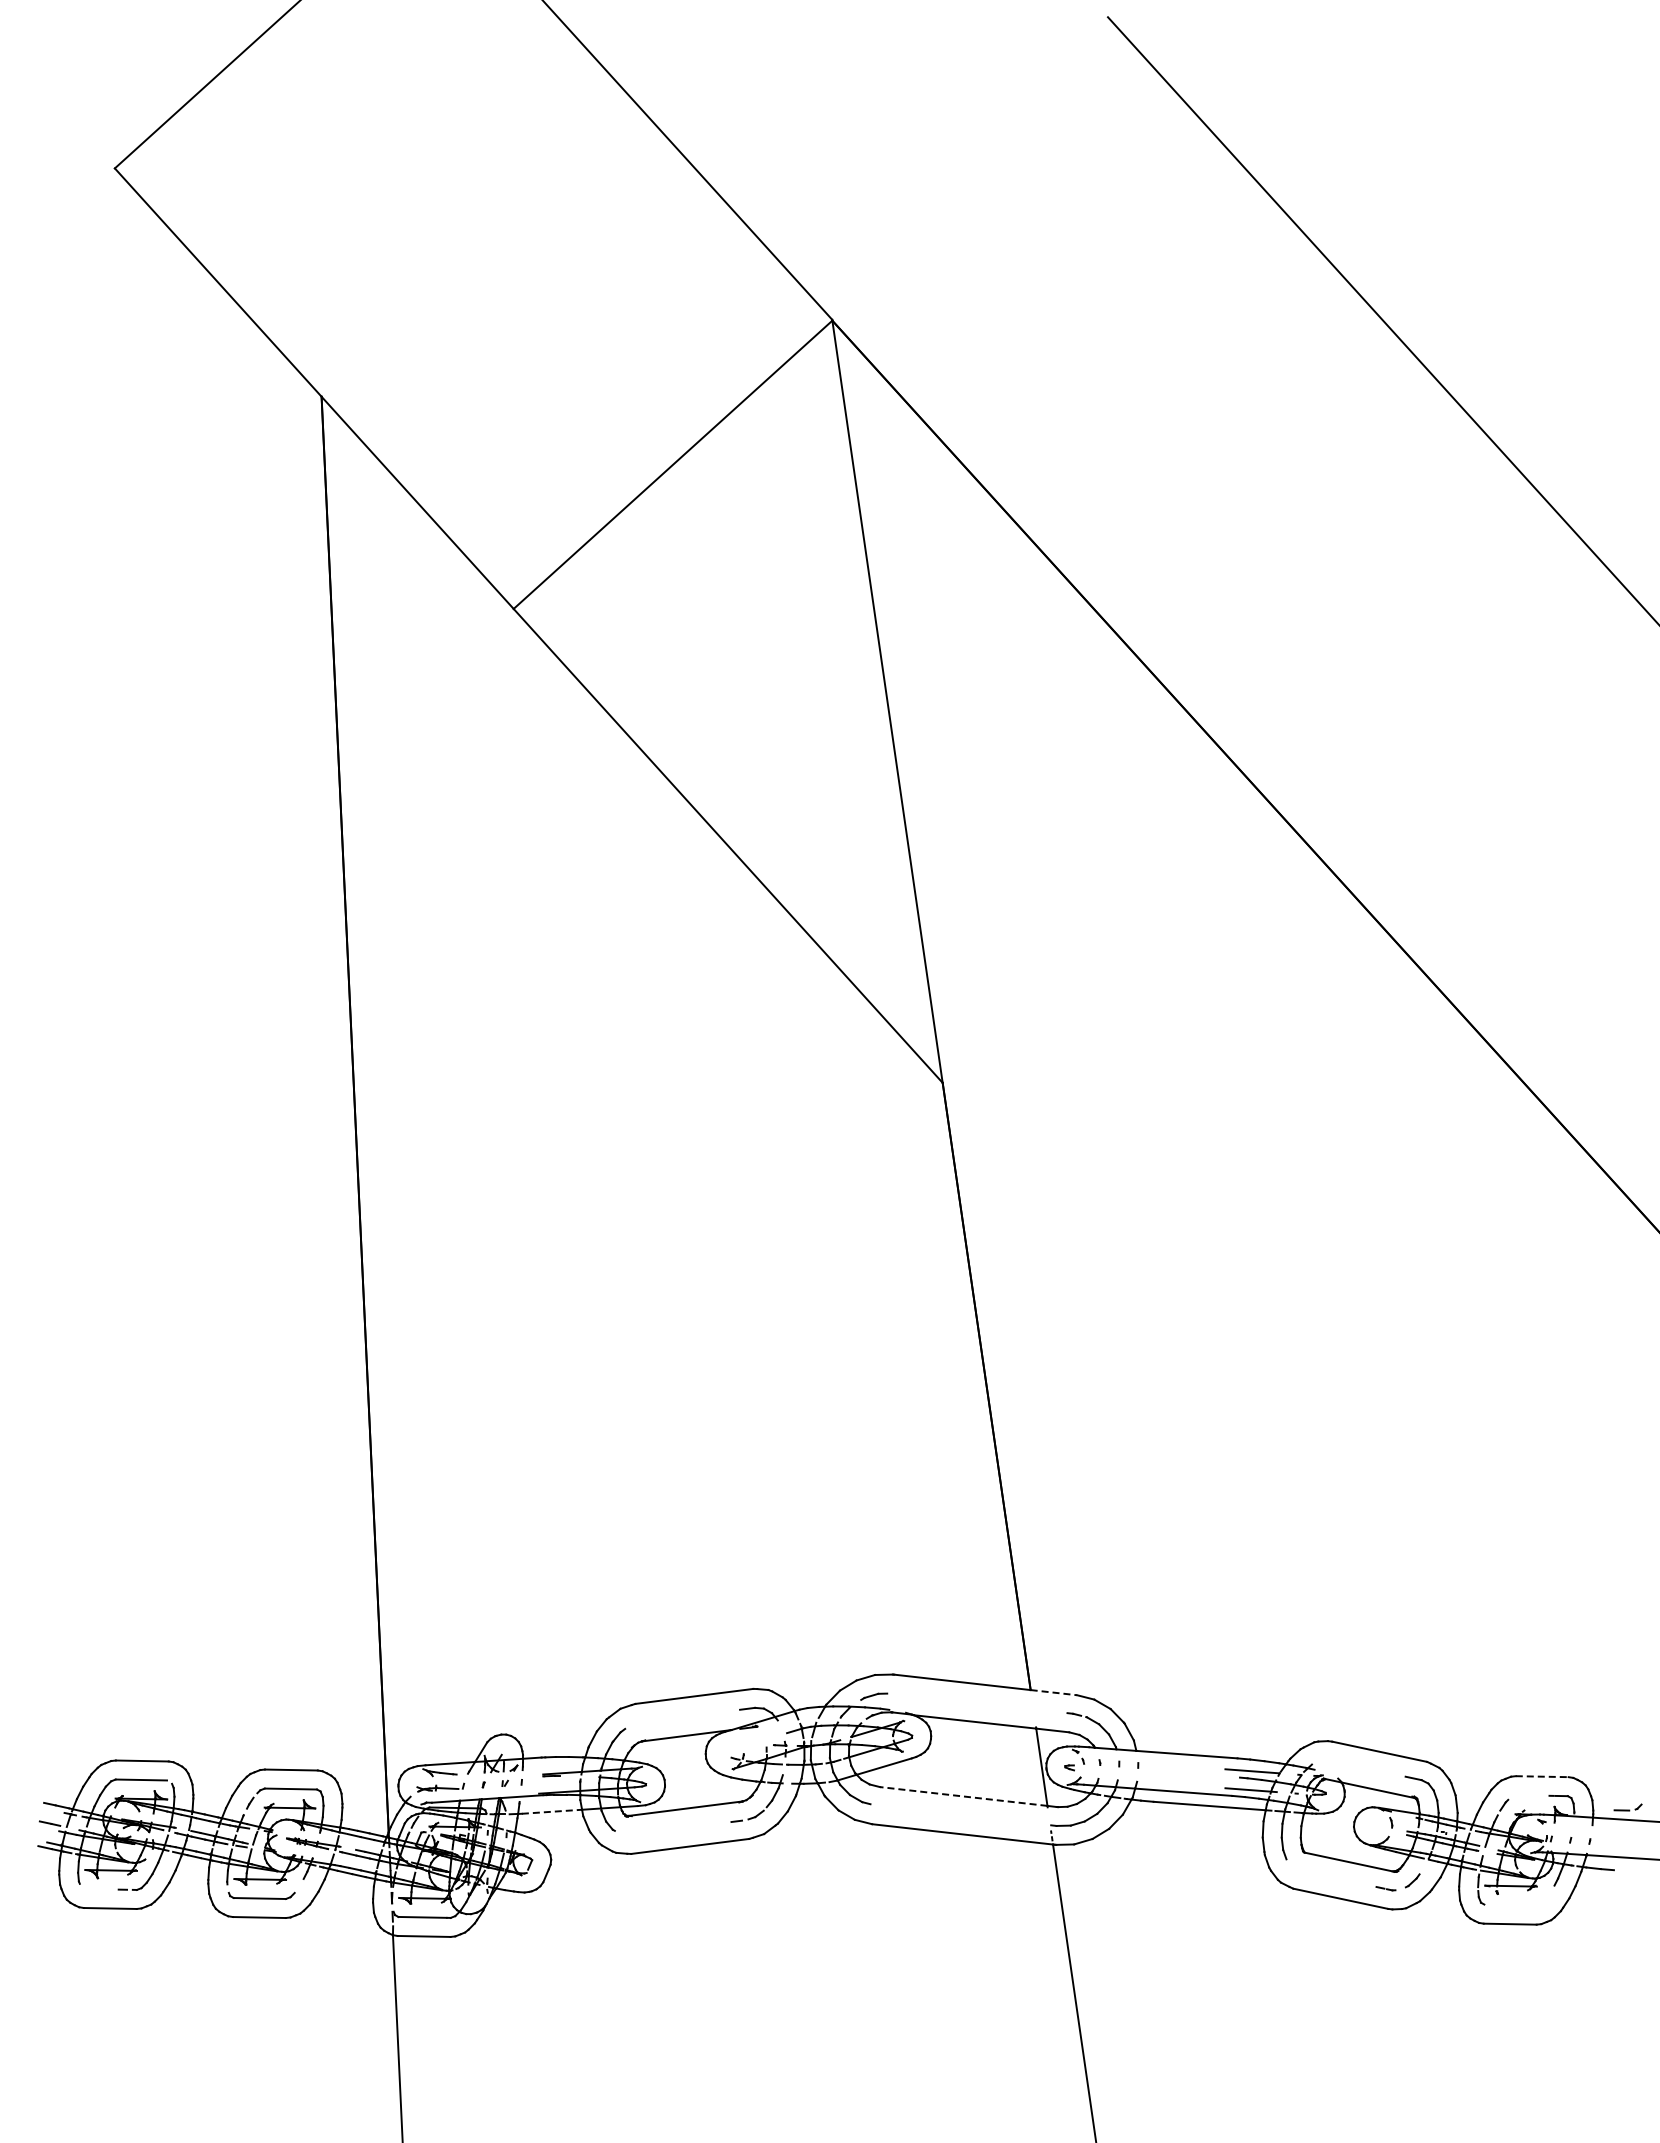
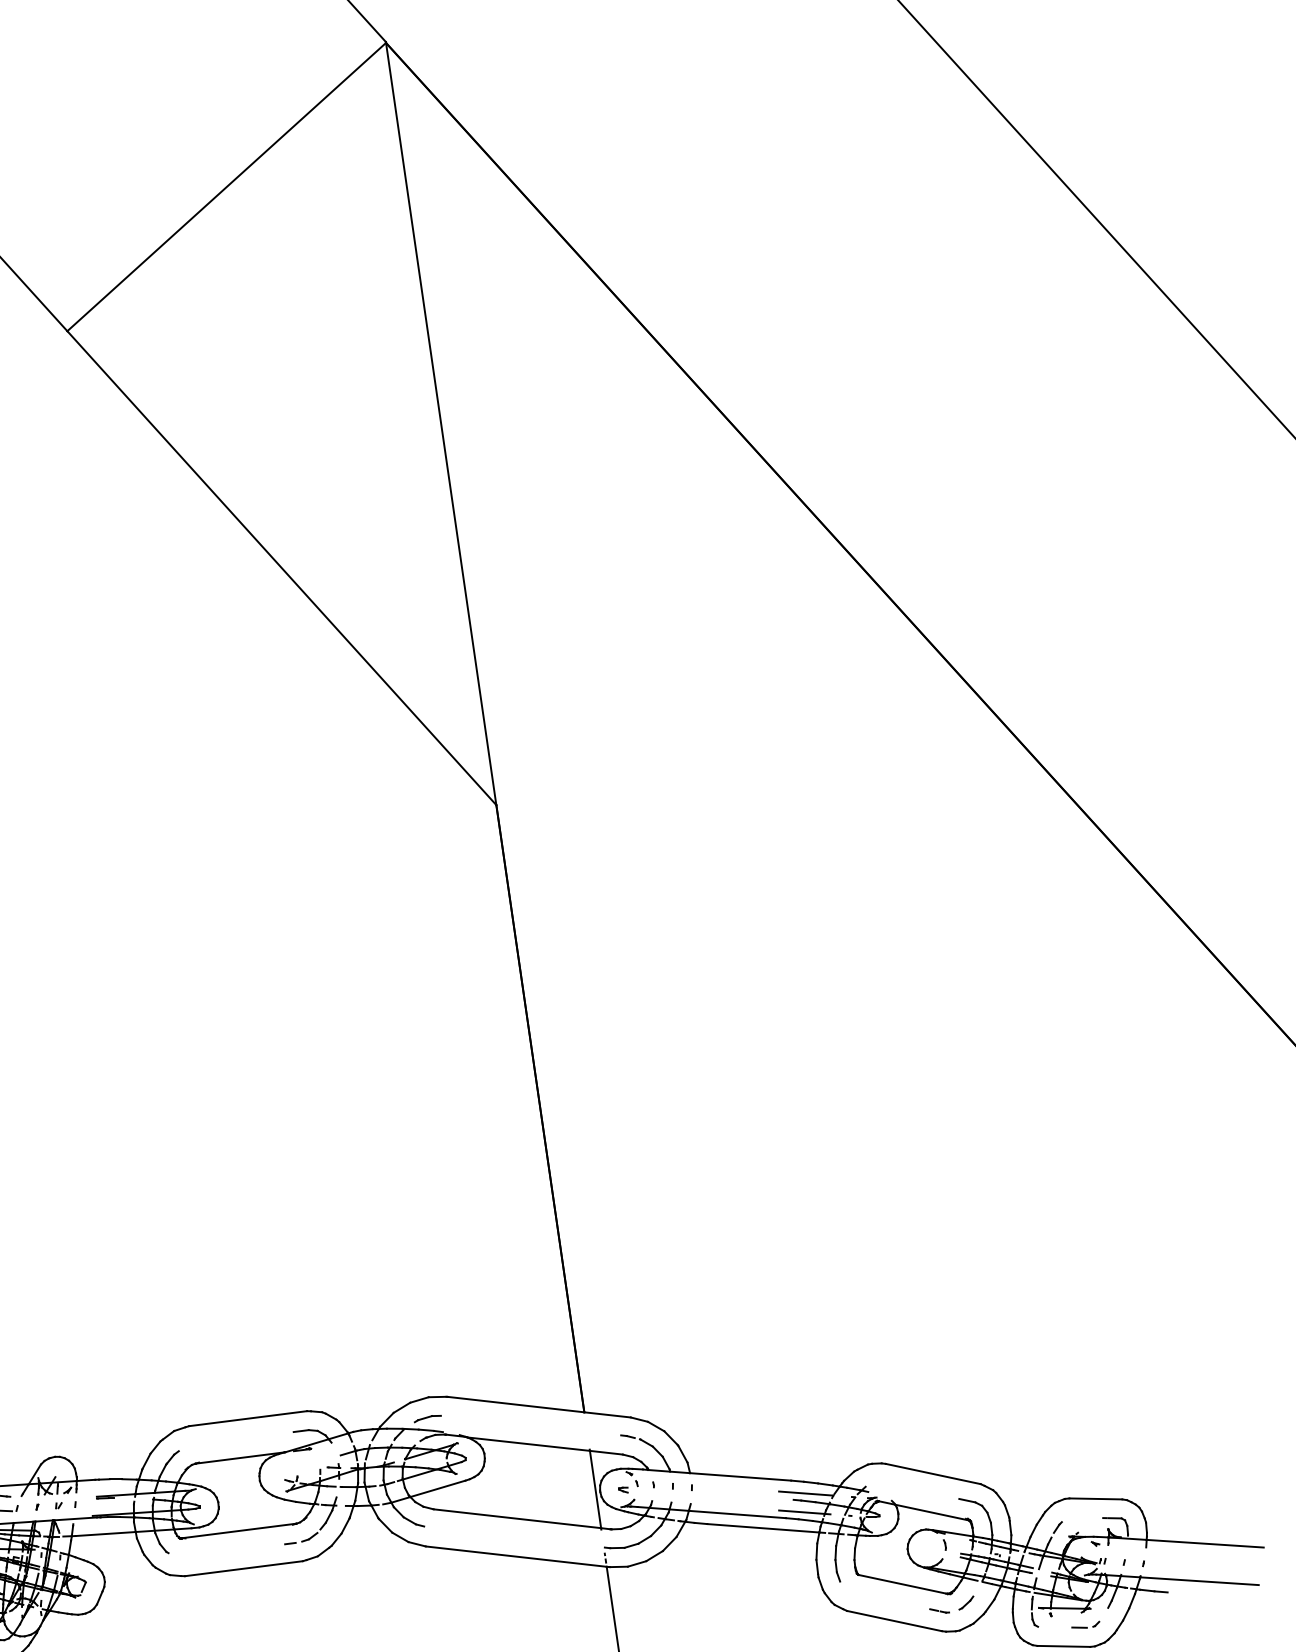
line: (1054, 1692) -> (608, 1414), dashed -> solid
line: (1542, 1776) -> (1096, 1498), dashed -> solid
line: (963, 1796) -> (517, 1518), dashed -> solid
part: (1627, 1807) -> (1085, 1624), moved
line: (552, 1811) -> (106, 1533), dashed -> solid

